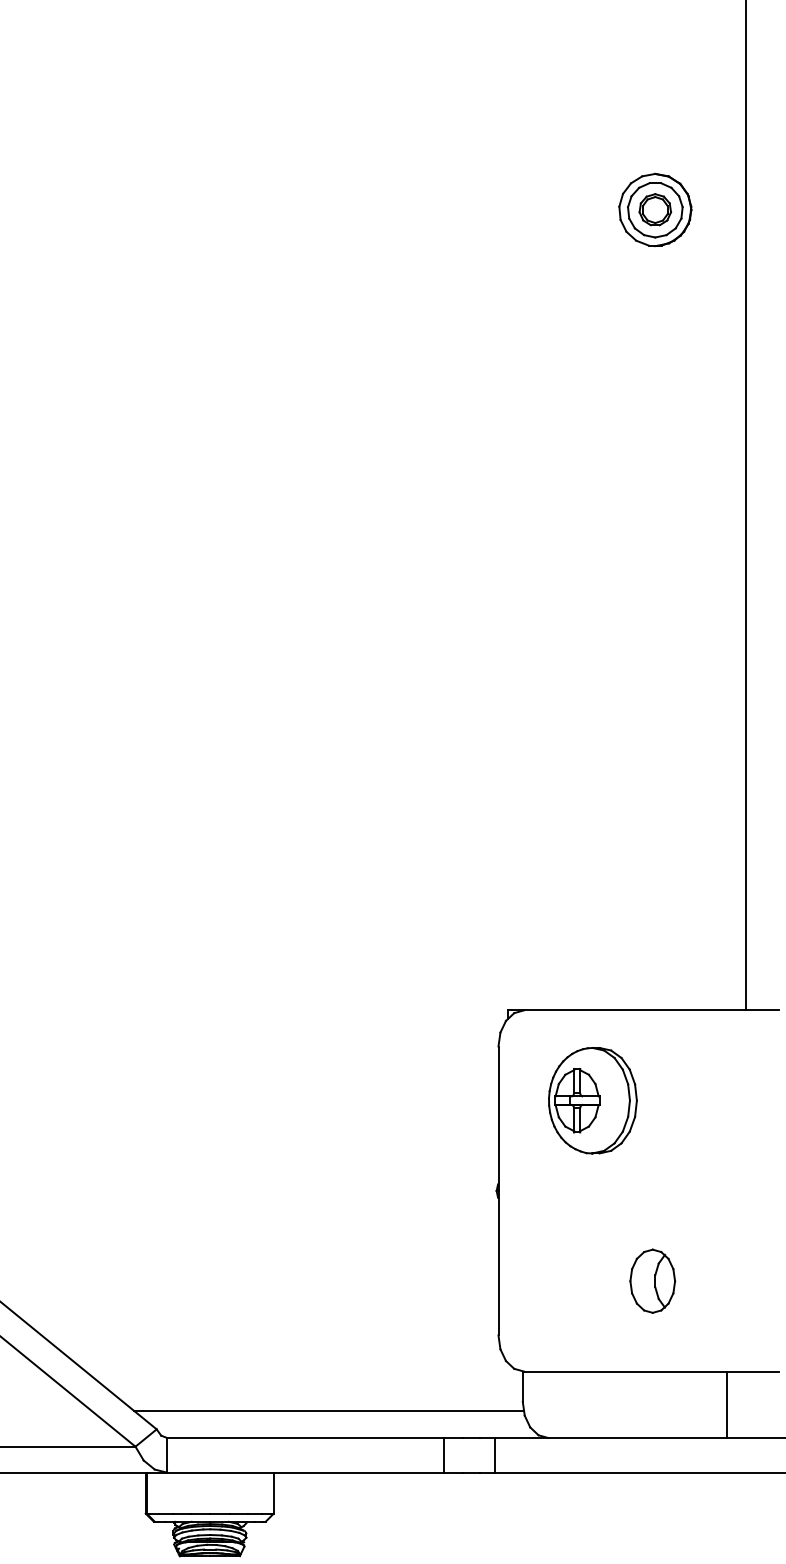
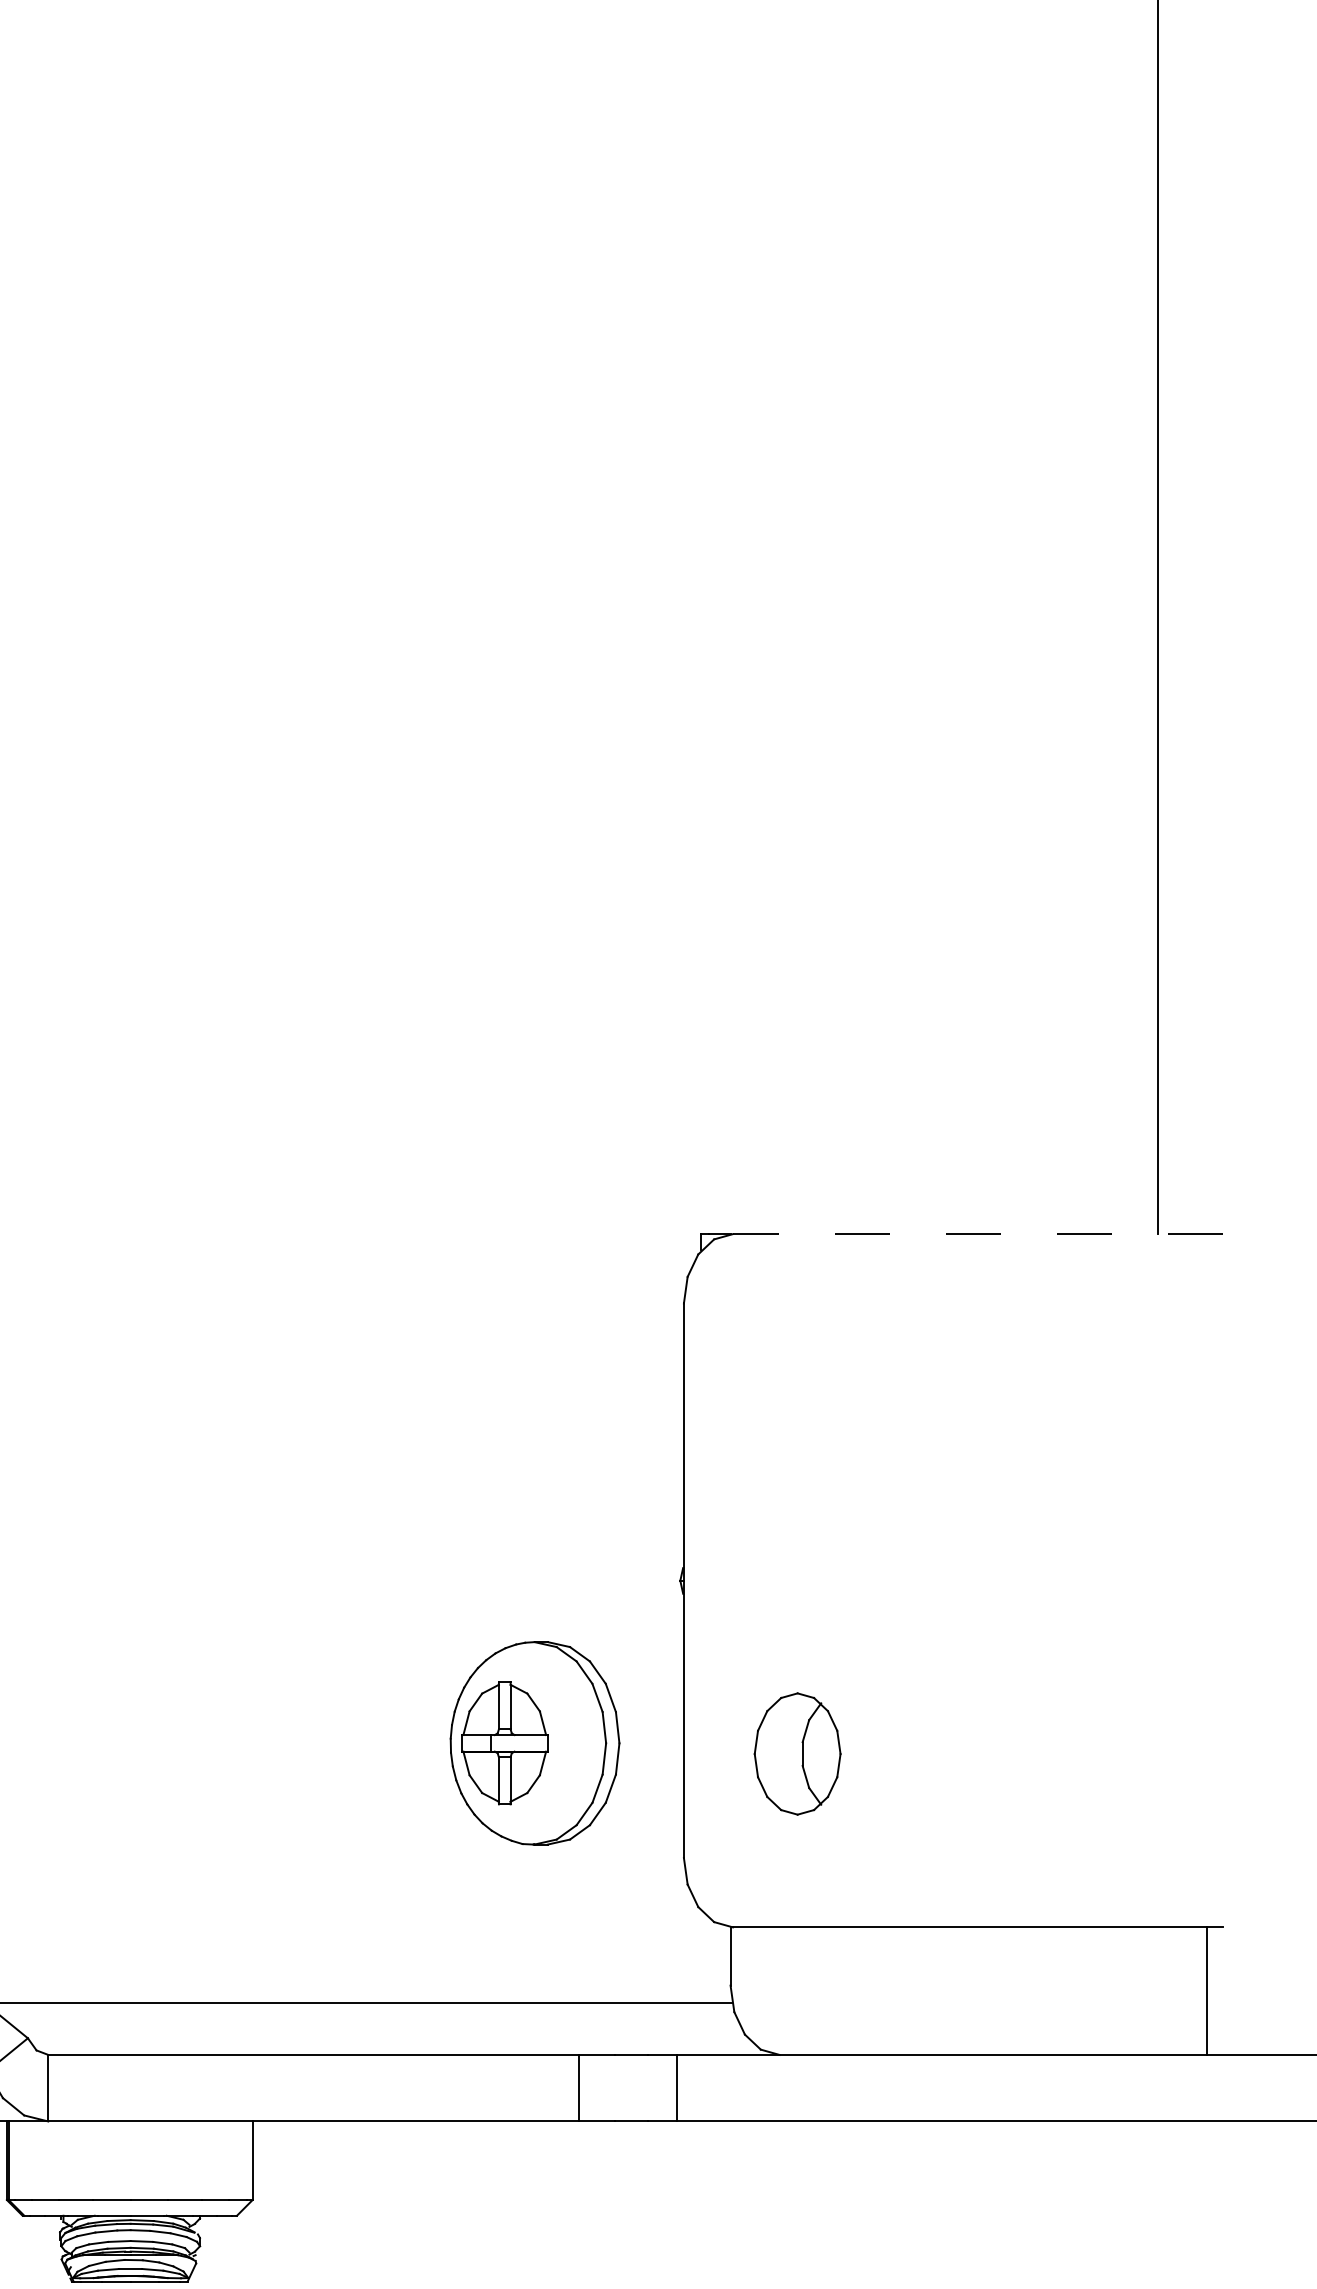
line: (651, 1010) -> (977, 1234), solid -> dashed
part: (592, 1100) -> (534, 1742), moved
part: (652, 1280) -> (797, 1752), moved
line: (727, 1404) -> (1207, 1990), moved

